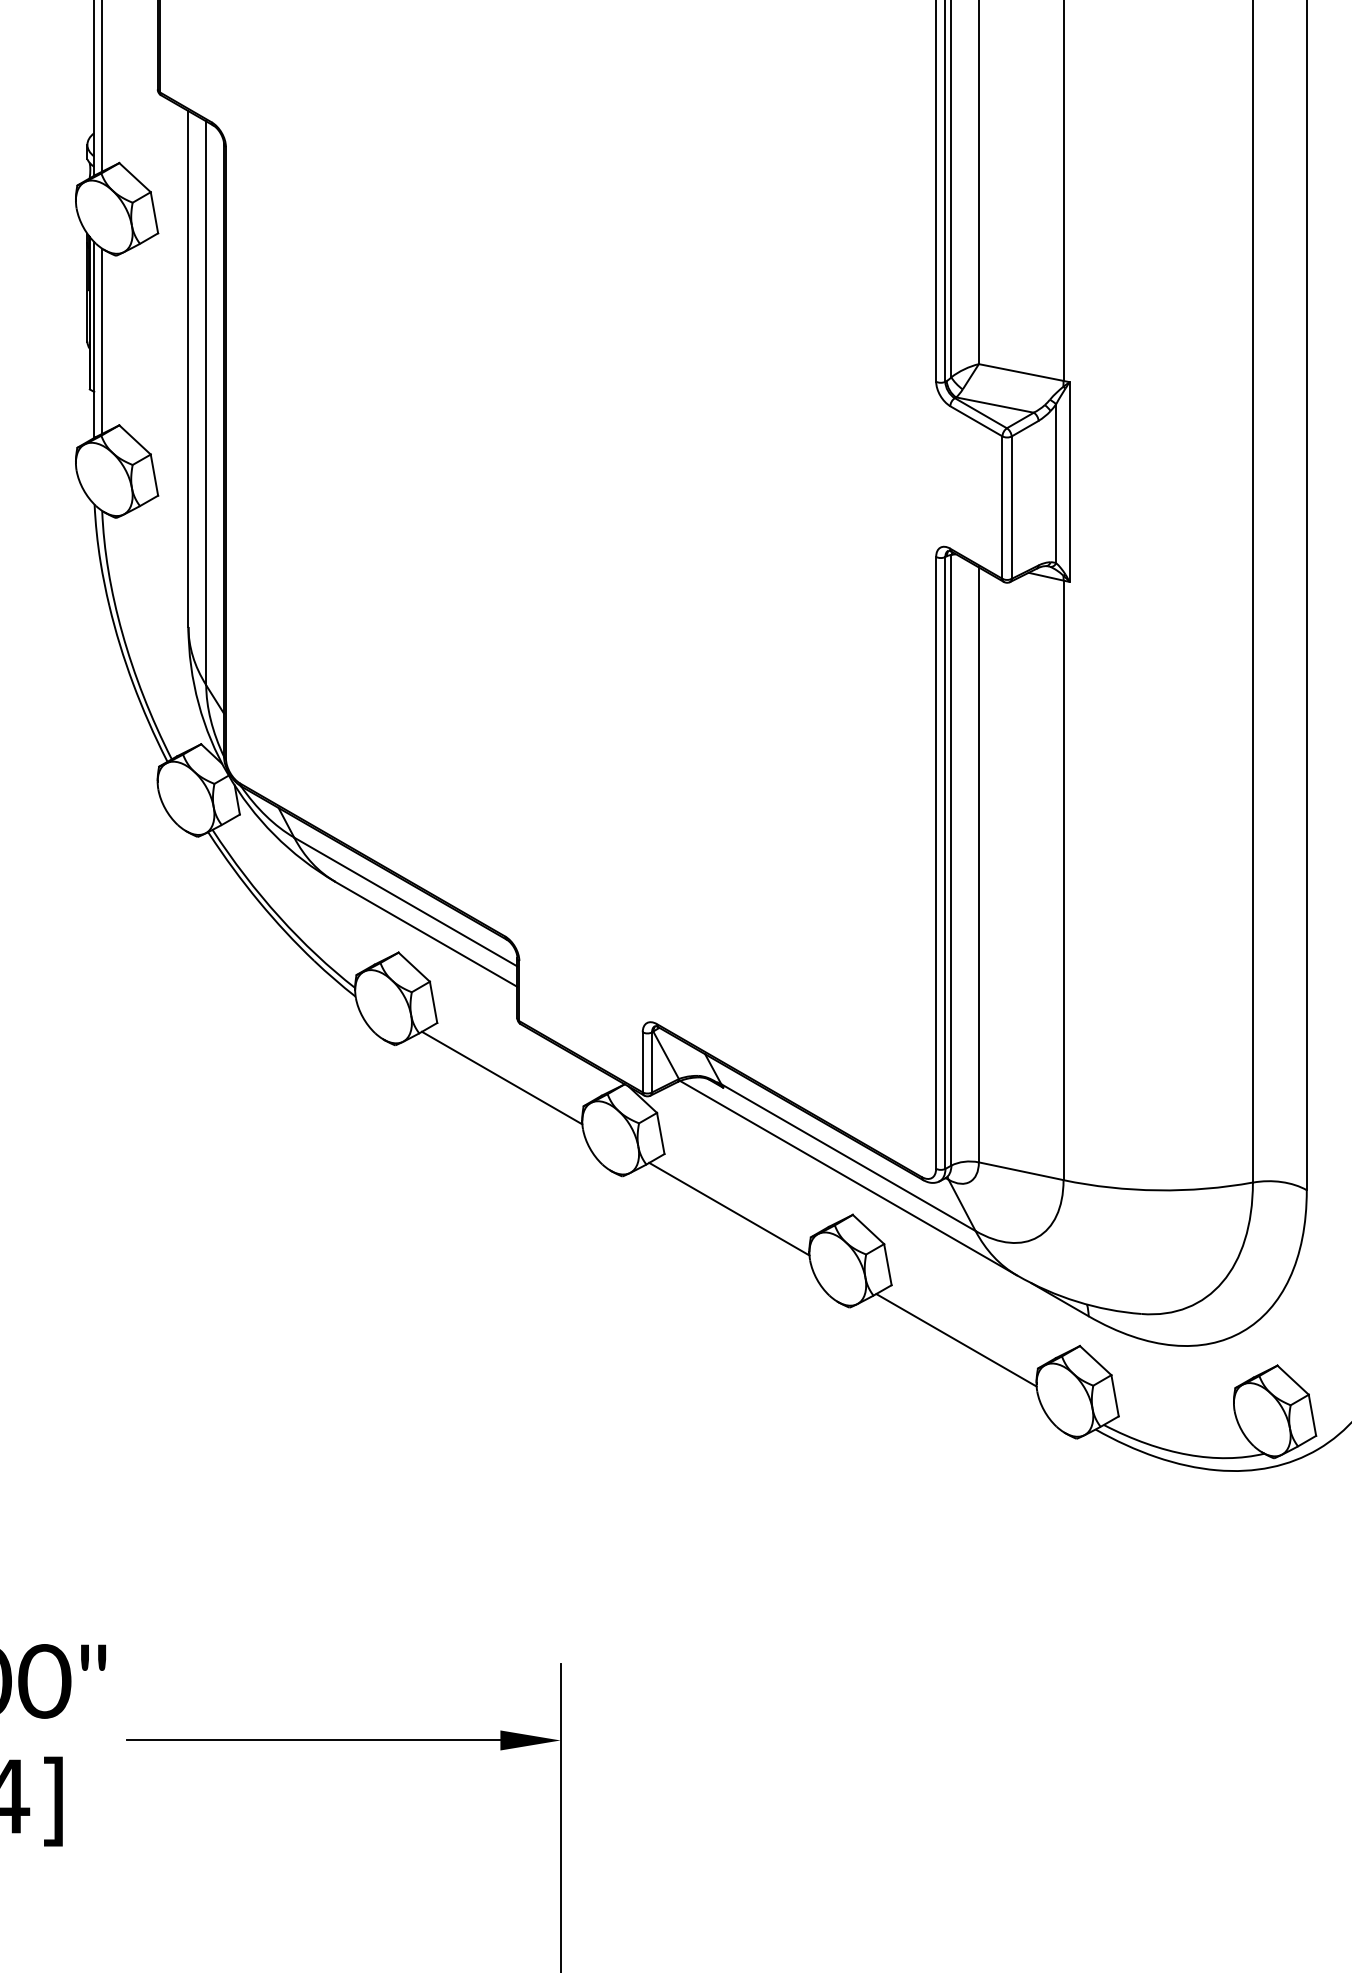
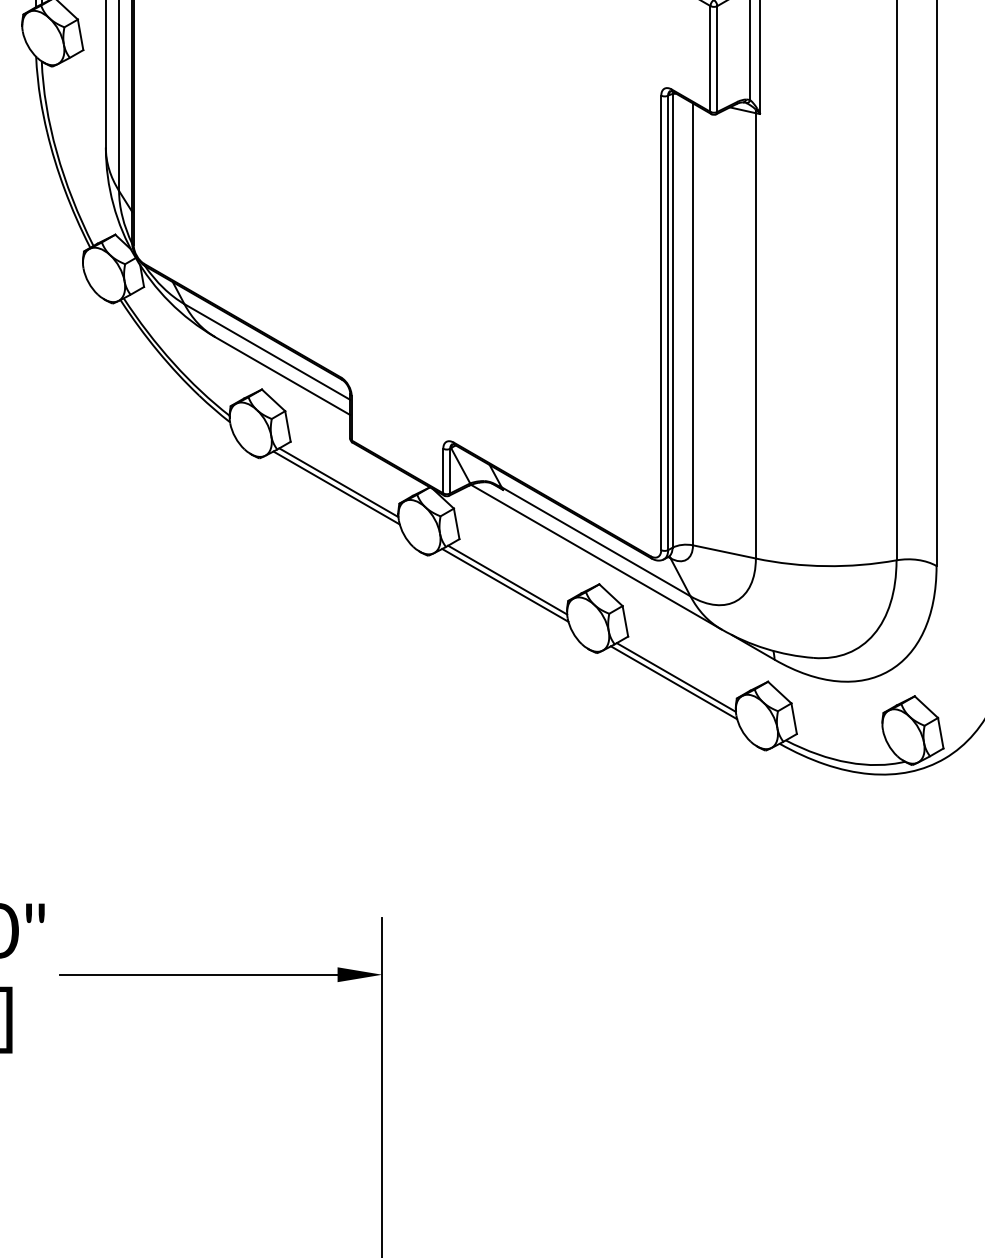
line: (499, 1085) -> (336, 488), added
line: (726, 1216) -> (505, 585), added
line: (953, 1347) -> (674, 682), added

